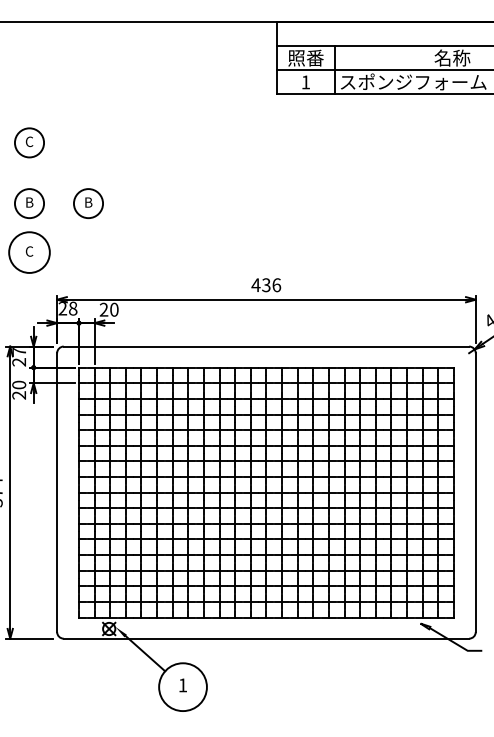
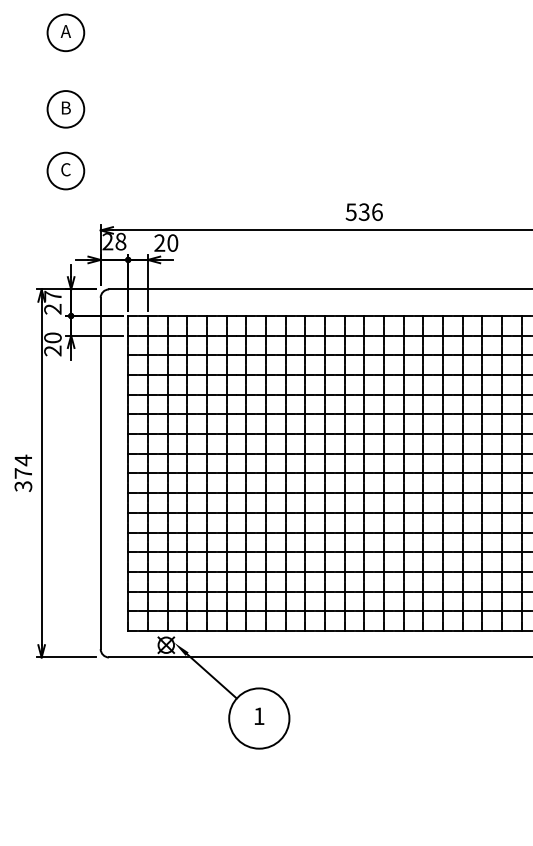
text: (29, 141) -> (65, 31), C -> A
part: (88, 203) -> (140, 109), removed
circle: (29, 252) -> (65, 170), size x0.71
text: (255, 285) -> (350, 212), 436 -> 536

